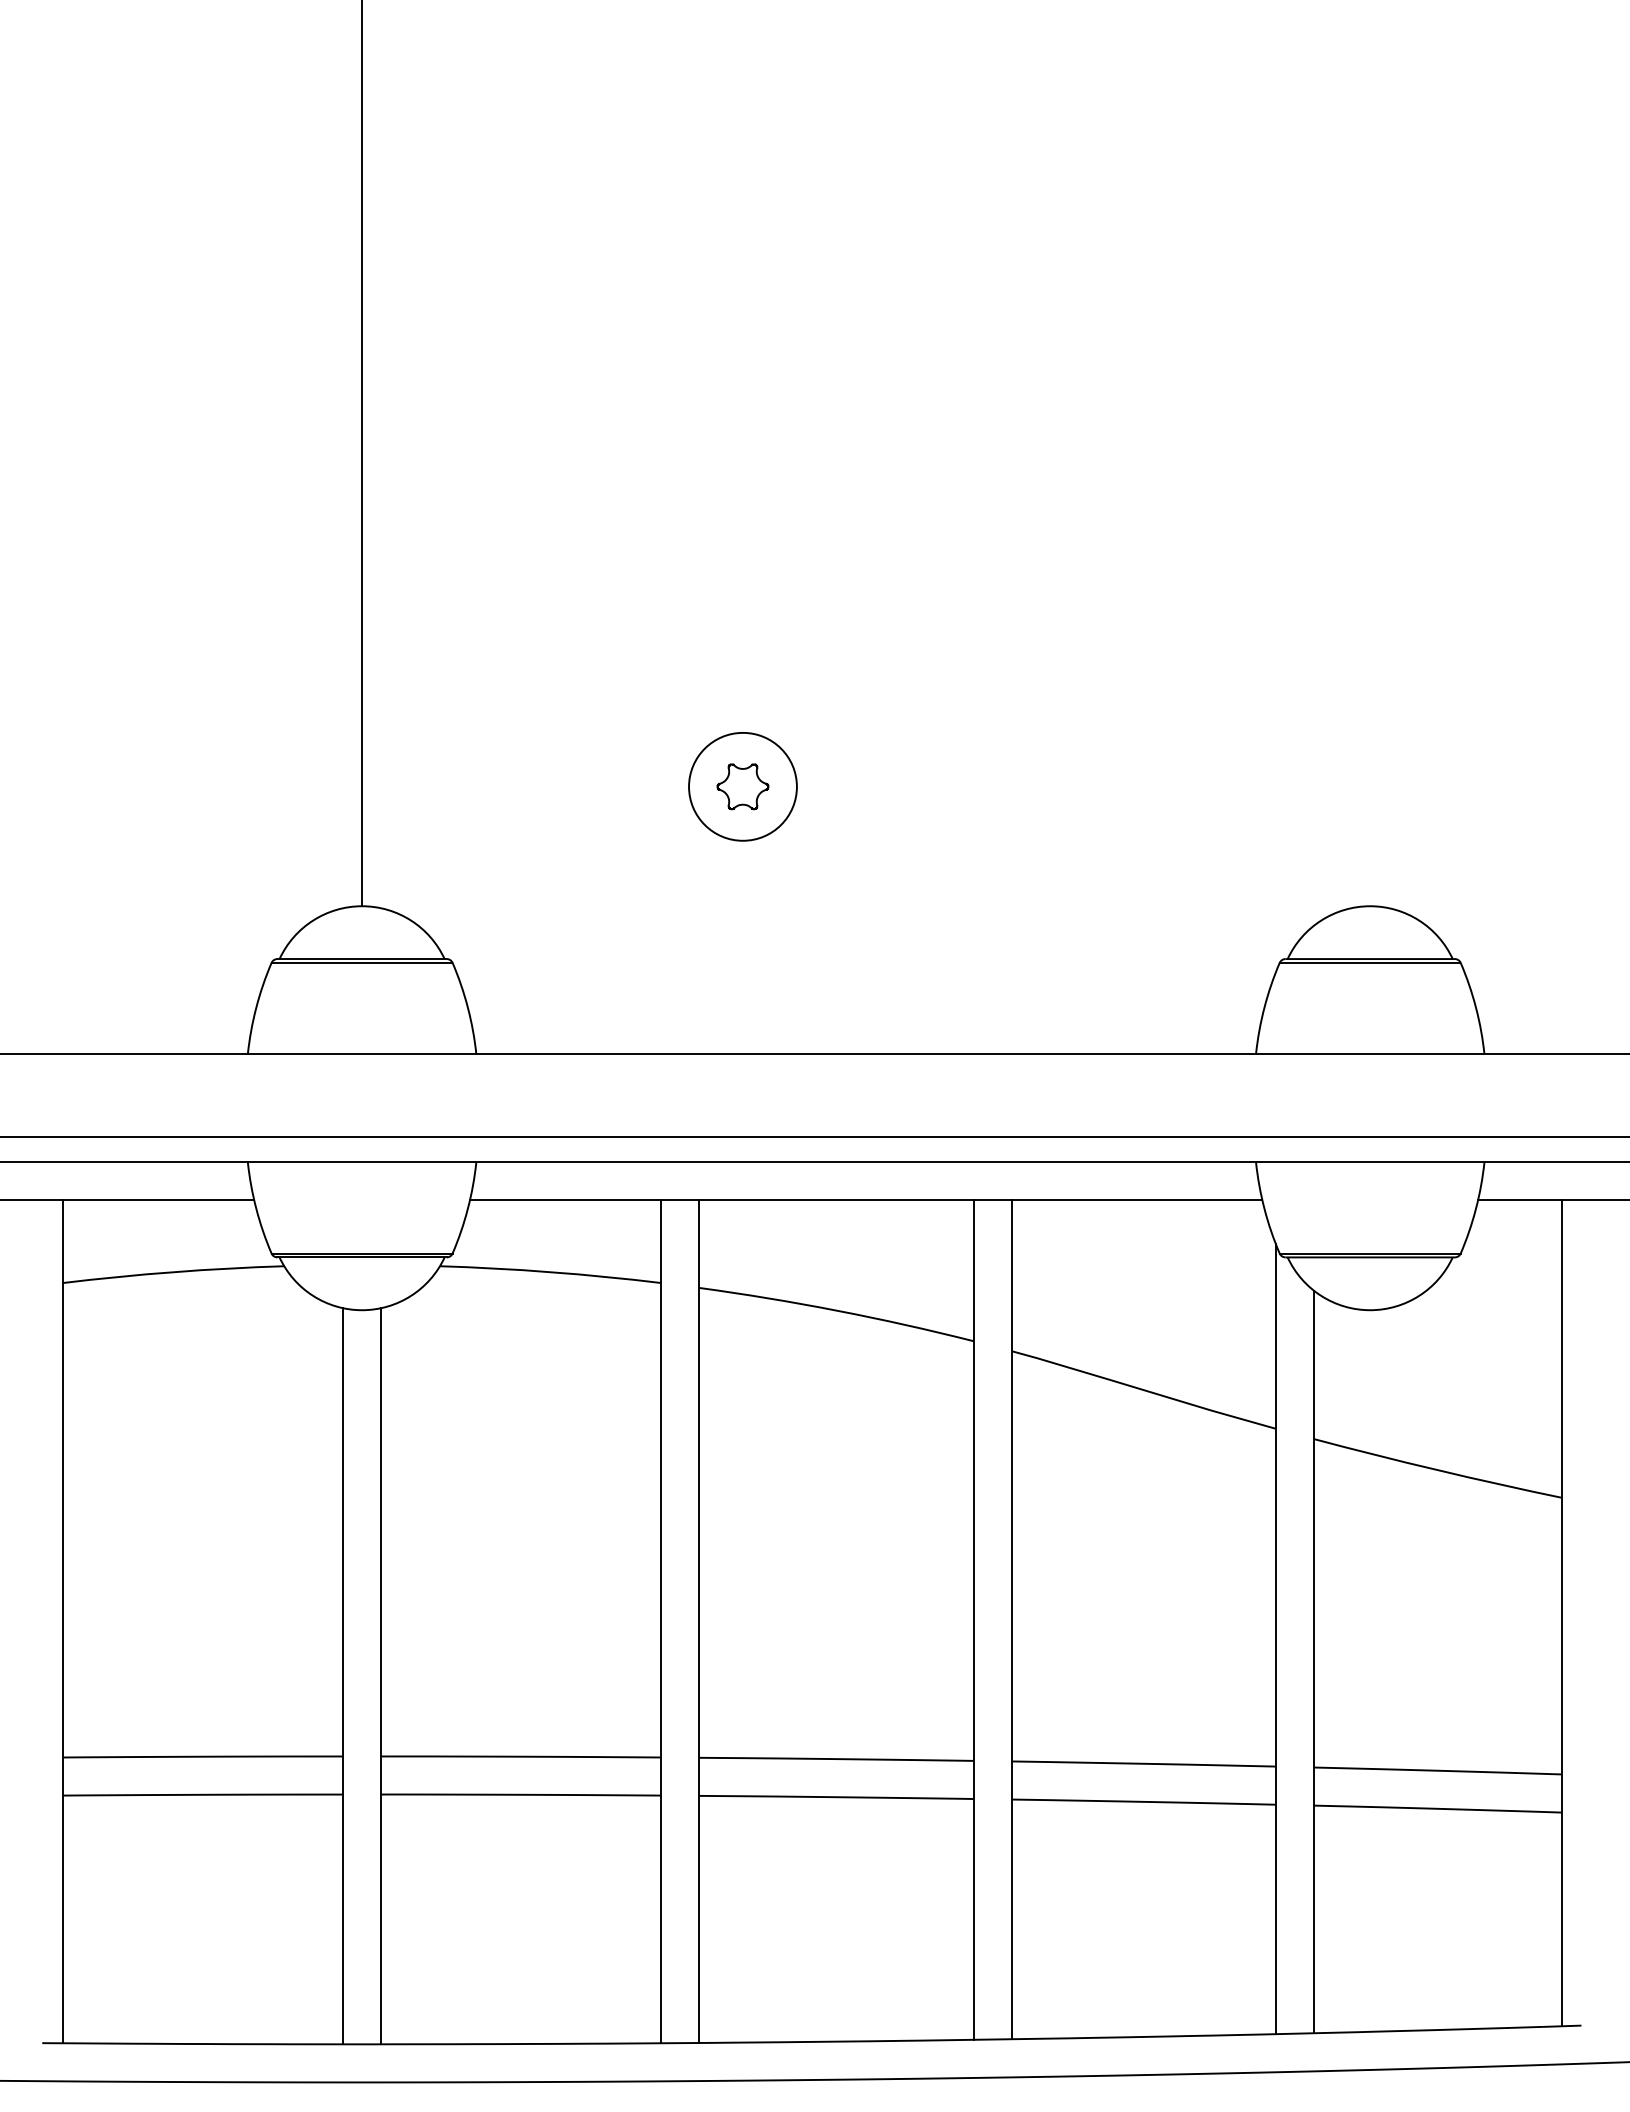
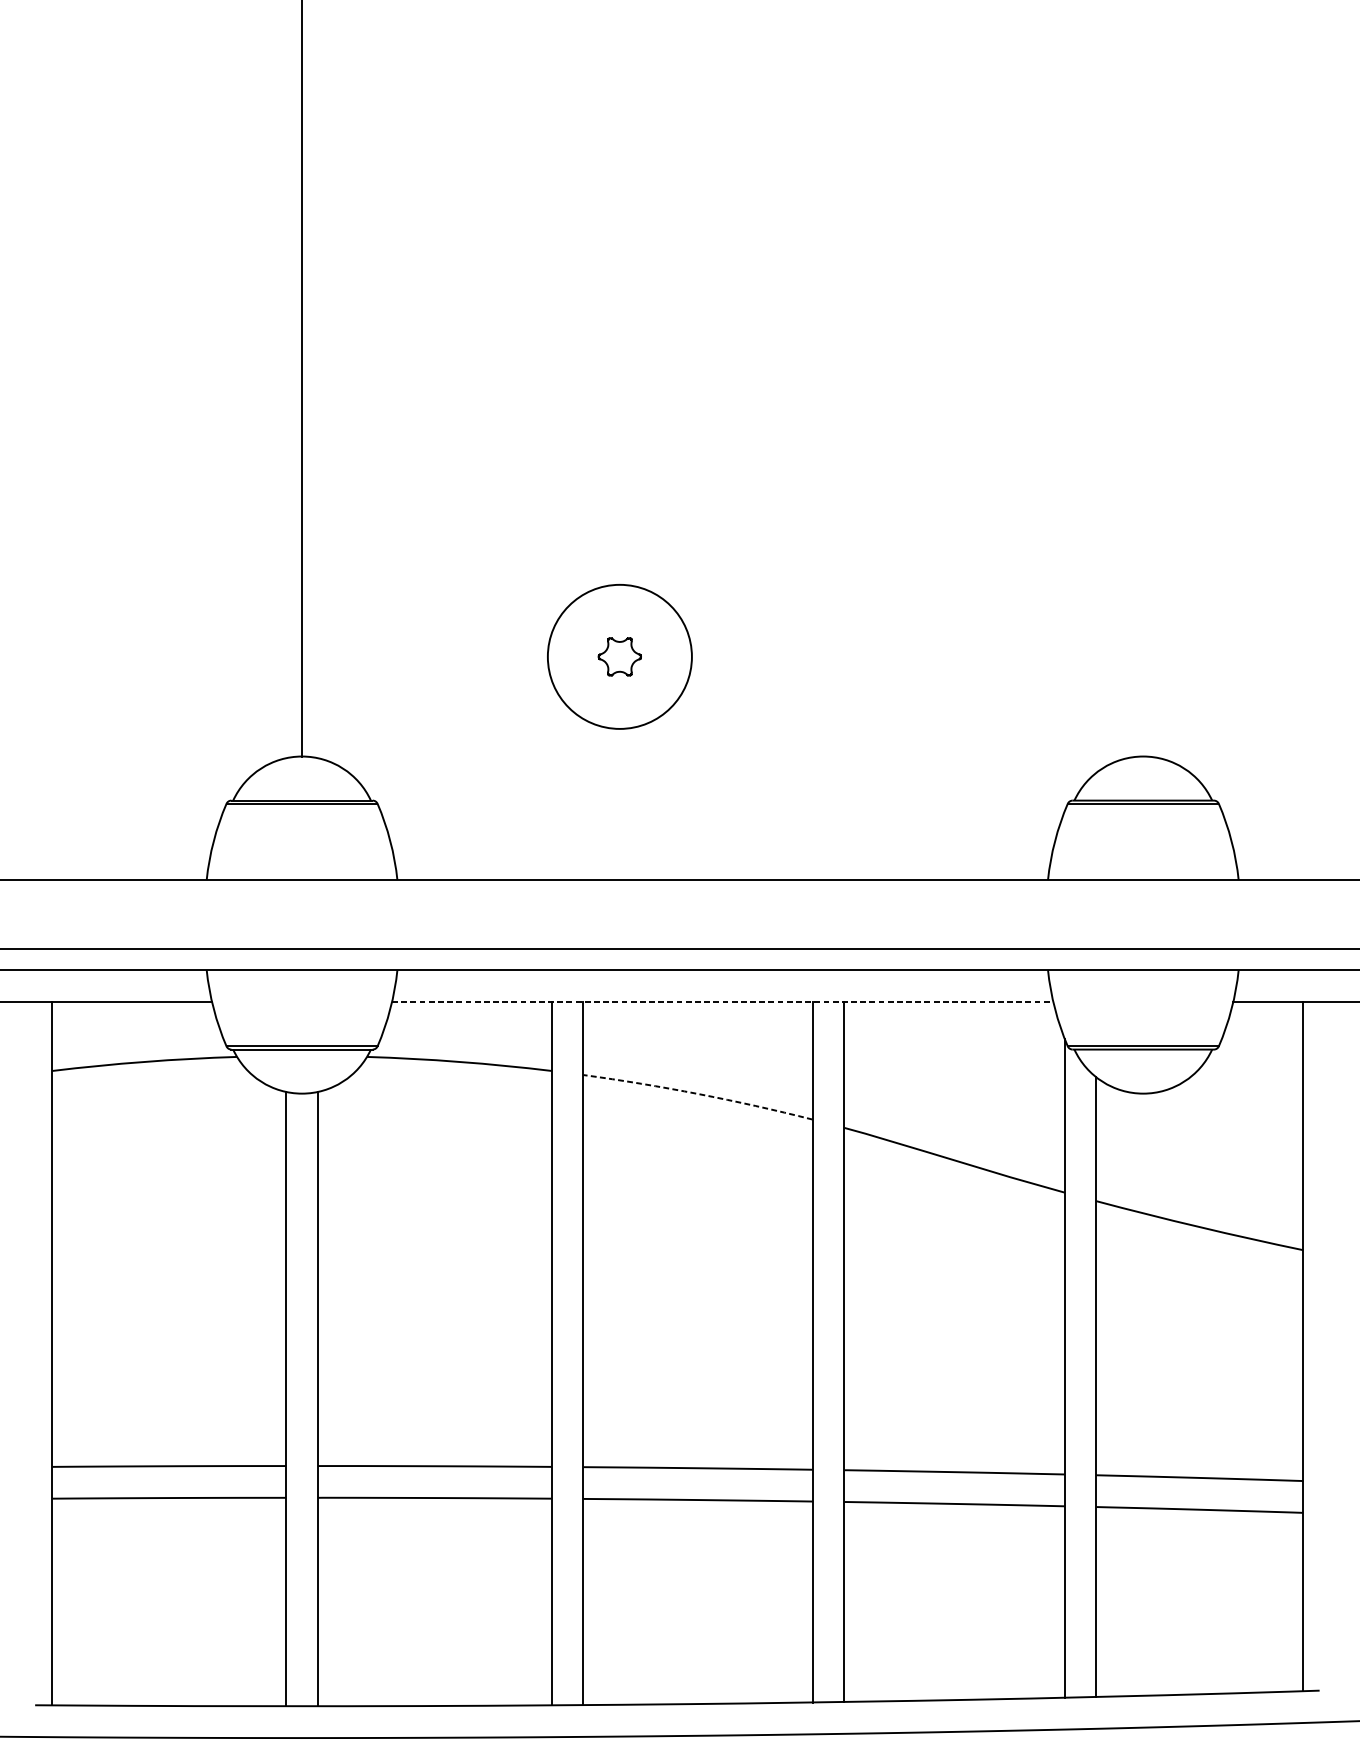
circle: (742, 786) -> (619, 656), size x1.6
line: (866, 1200) -> (722, 1002), solid -> dashed
arc: (837, 1310) -> (698, 1093), solid -> dashed

